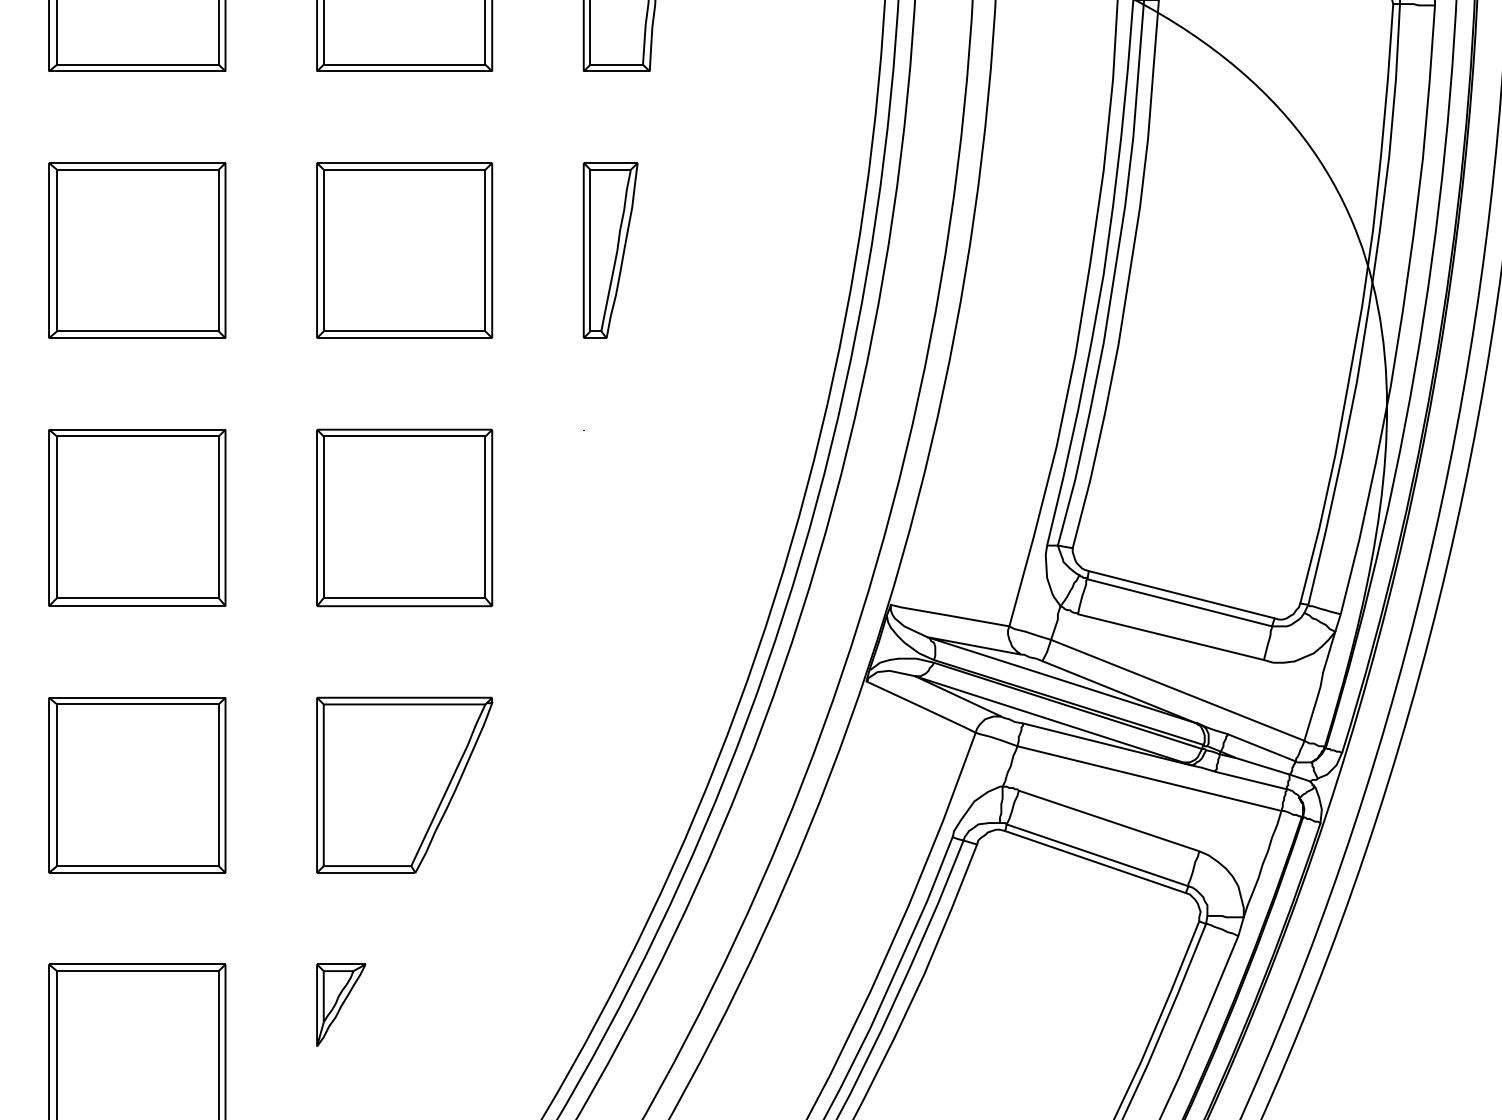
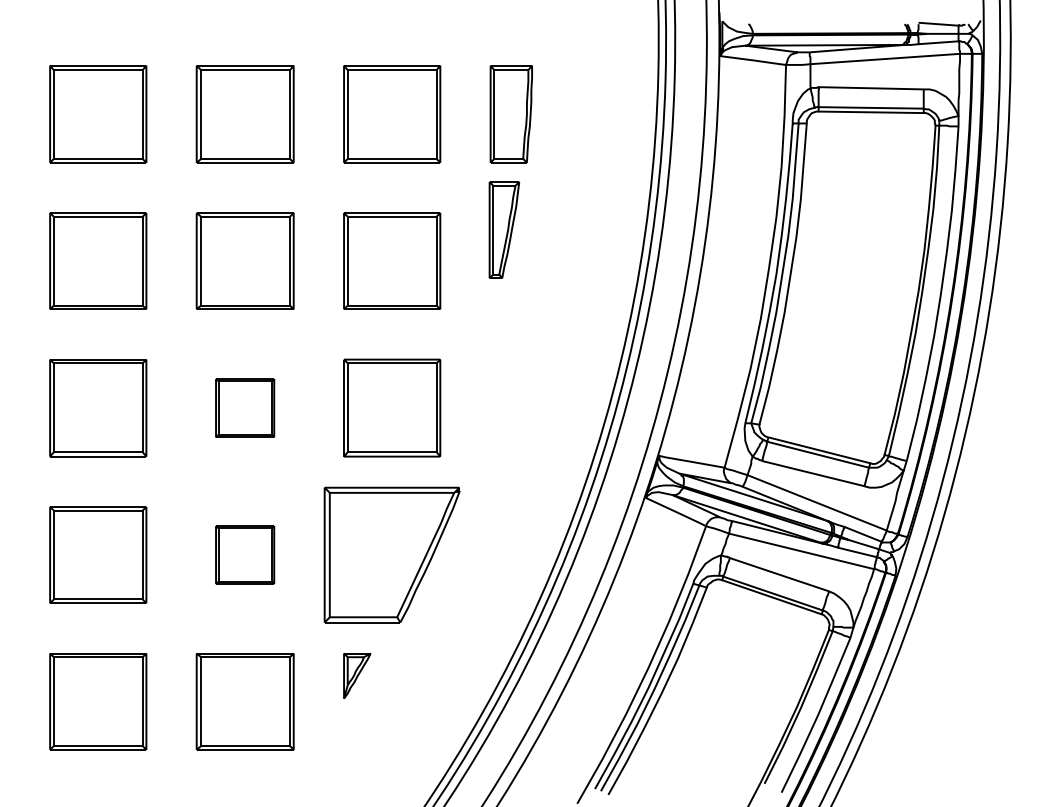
part: (610, 249) -> (504, 229), moved
part: (135, 518) -> (244, 408), size x0.6
part: (135, 784) -> (244, 554), size x0.6
part: (405, 784) -> (392, 554), size x1.4

